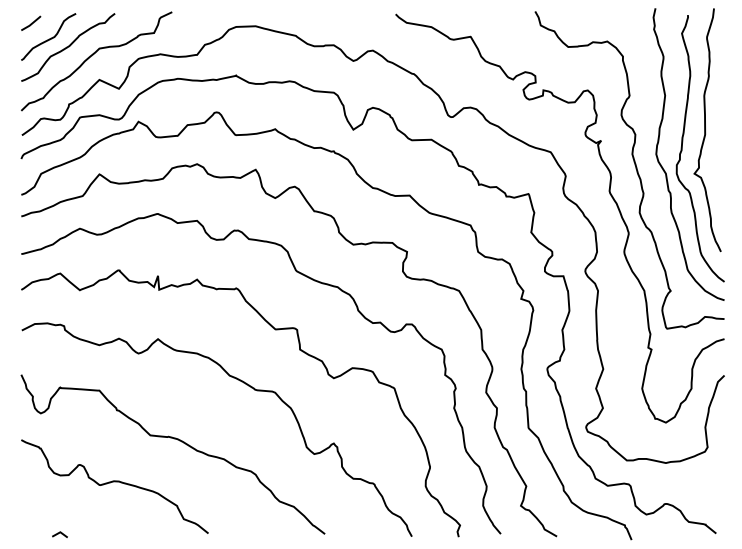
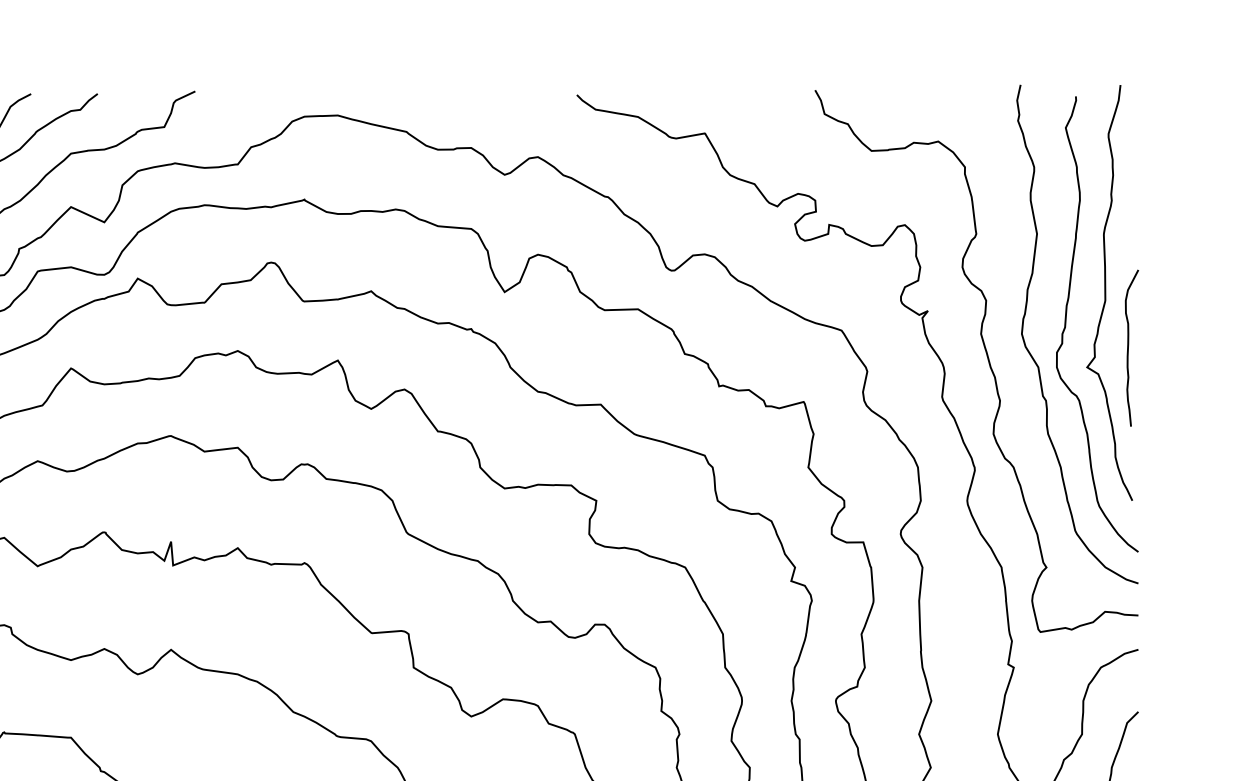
curve: (719, 162) -> (1129, 348), added

